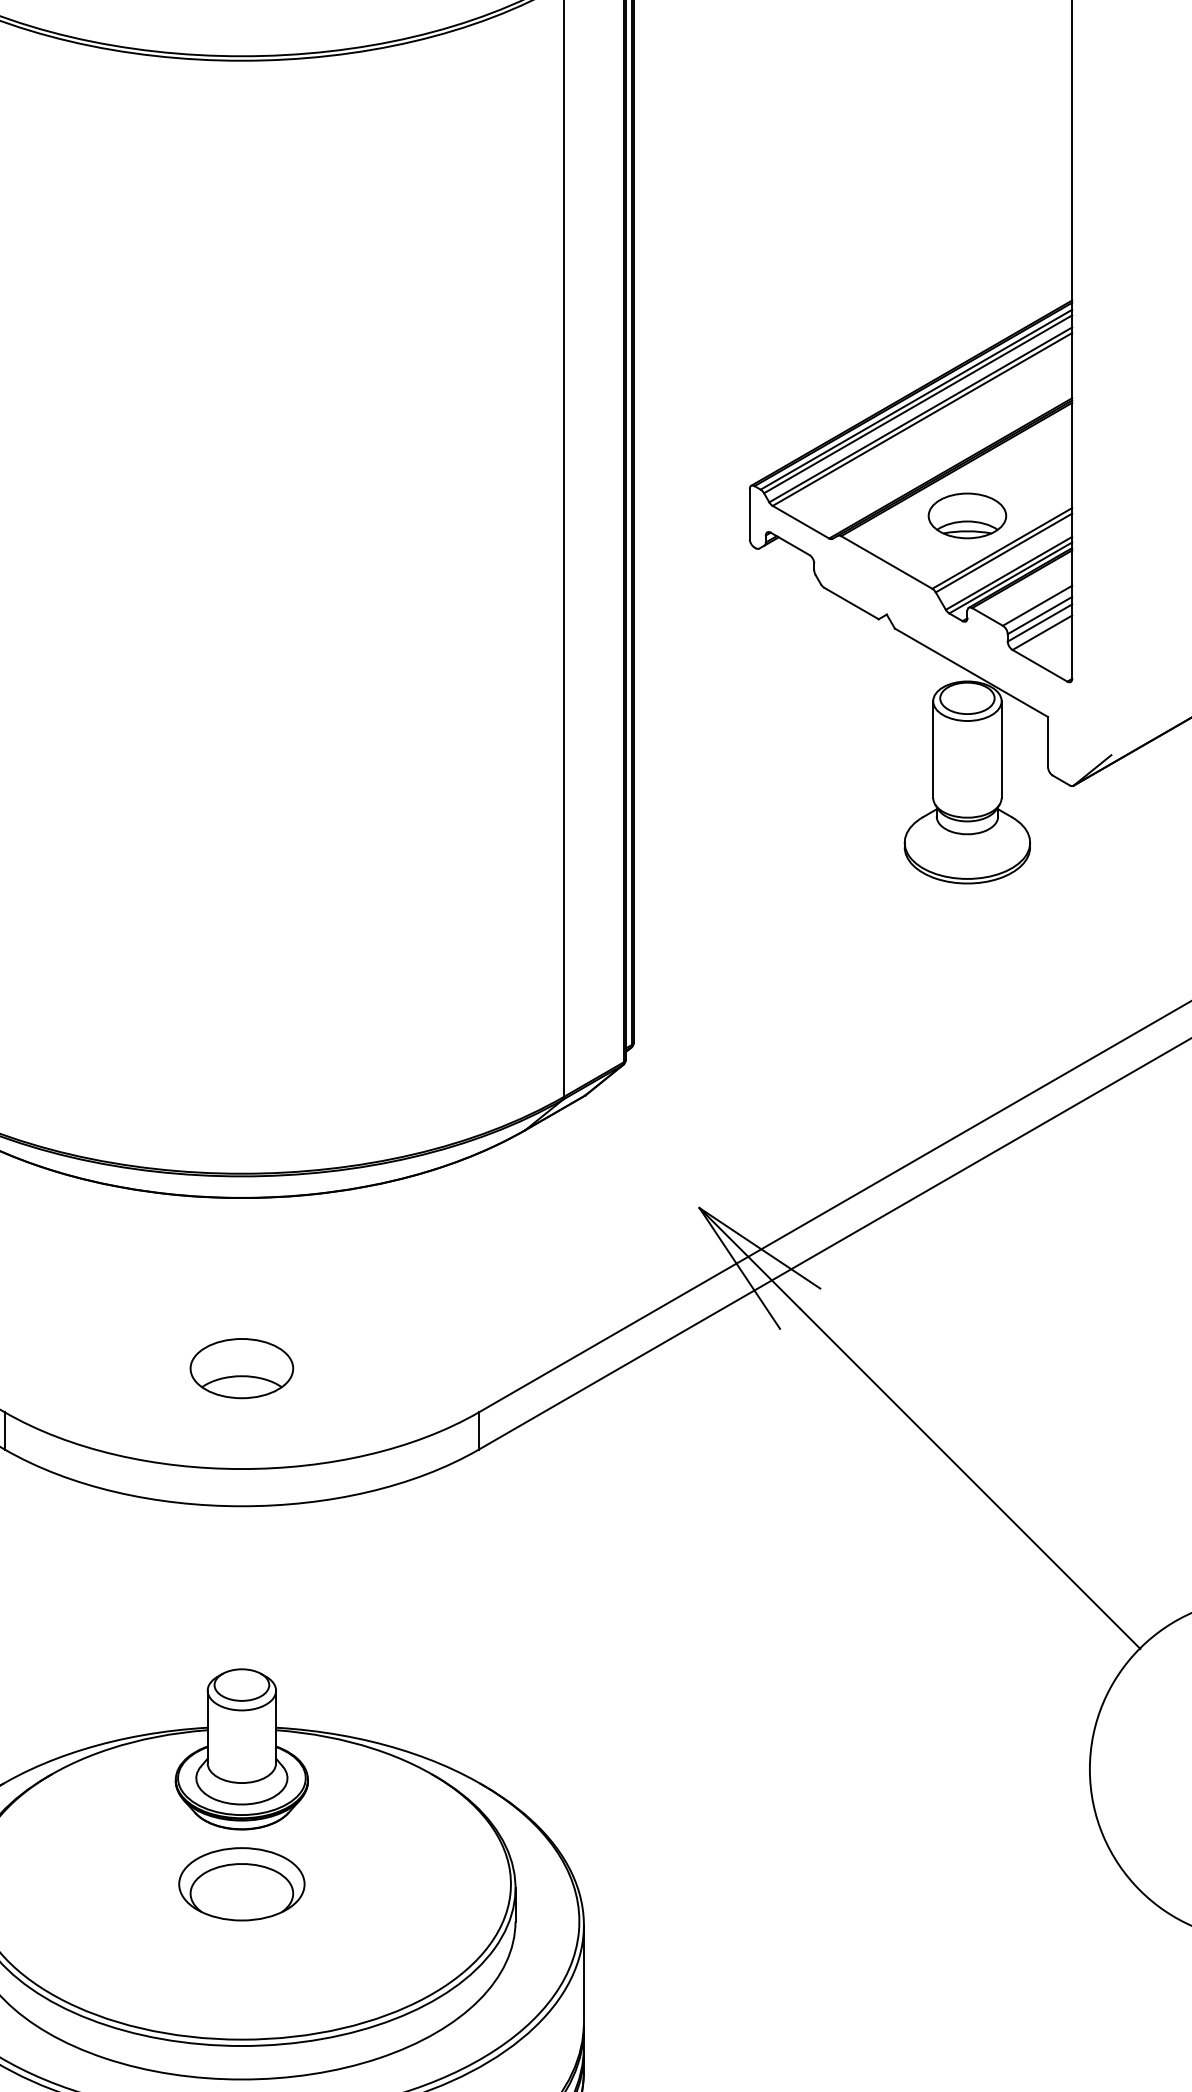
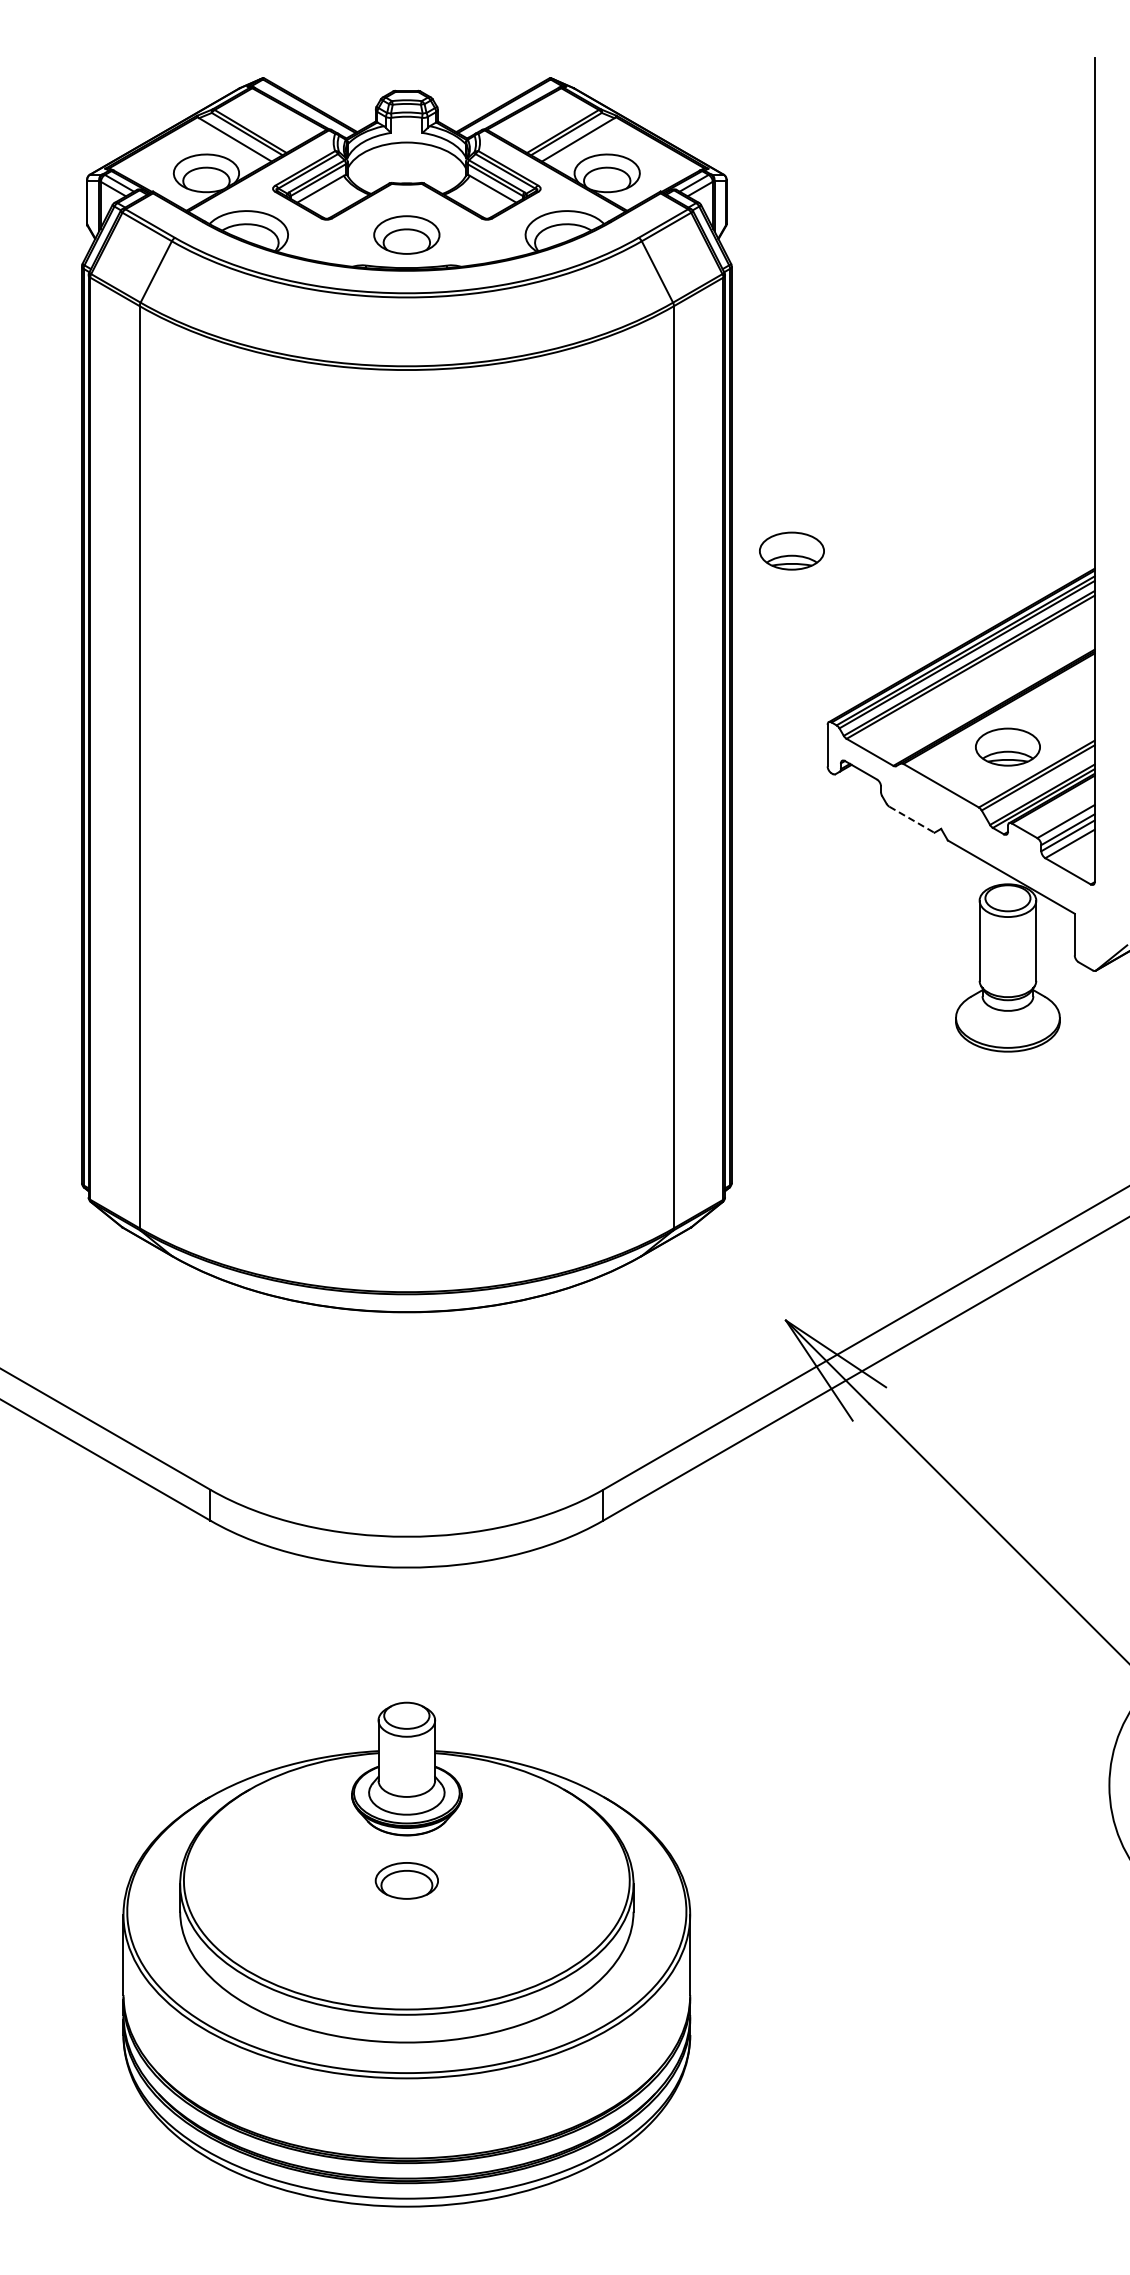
part: (706, 278) -> (791, 550), added
line: (852, 603) -> (912, 819), solid -> dashed
part: (241, 1368) -> (406, 1453), removed
part: (241, 1883) -> (406, 1880), size x0.6

